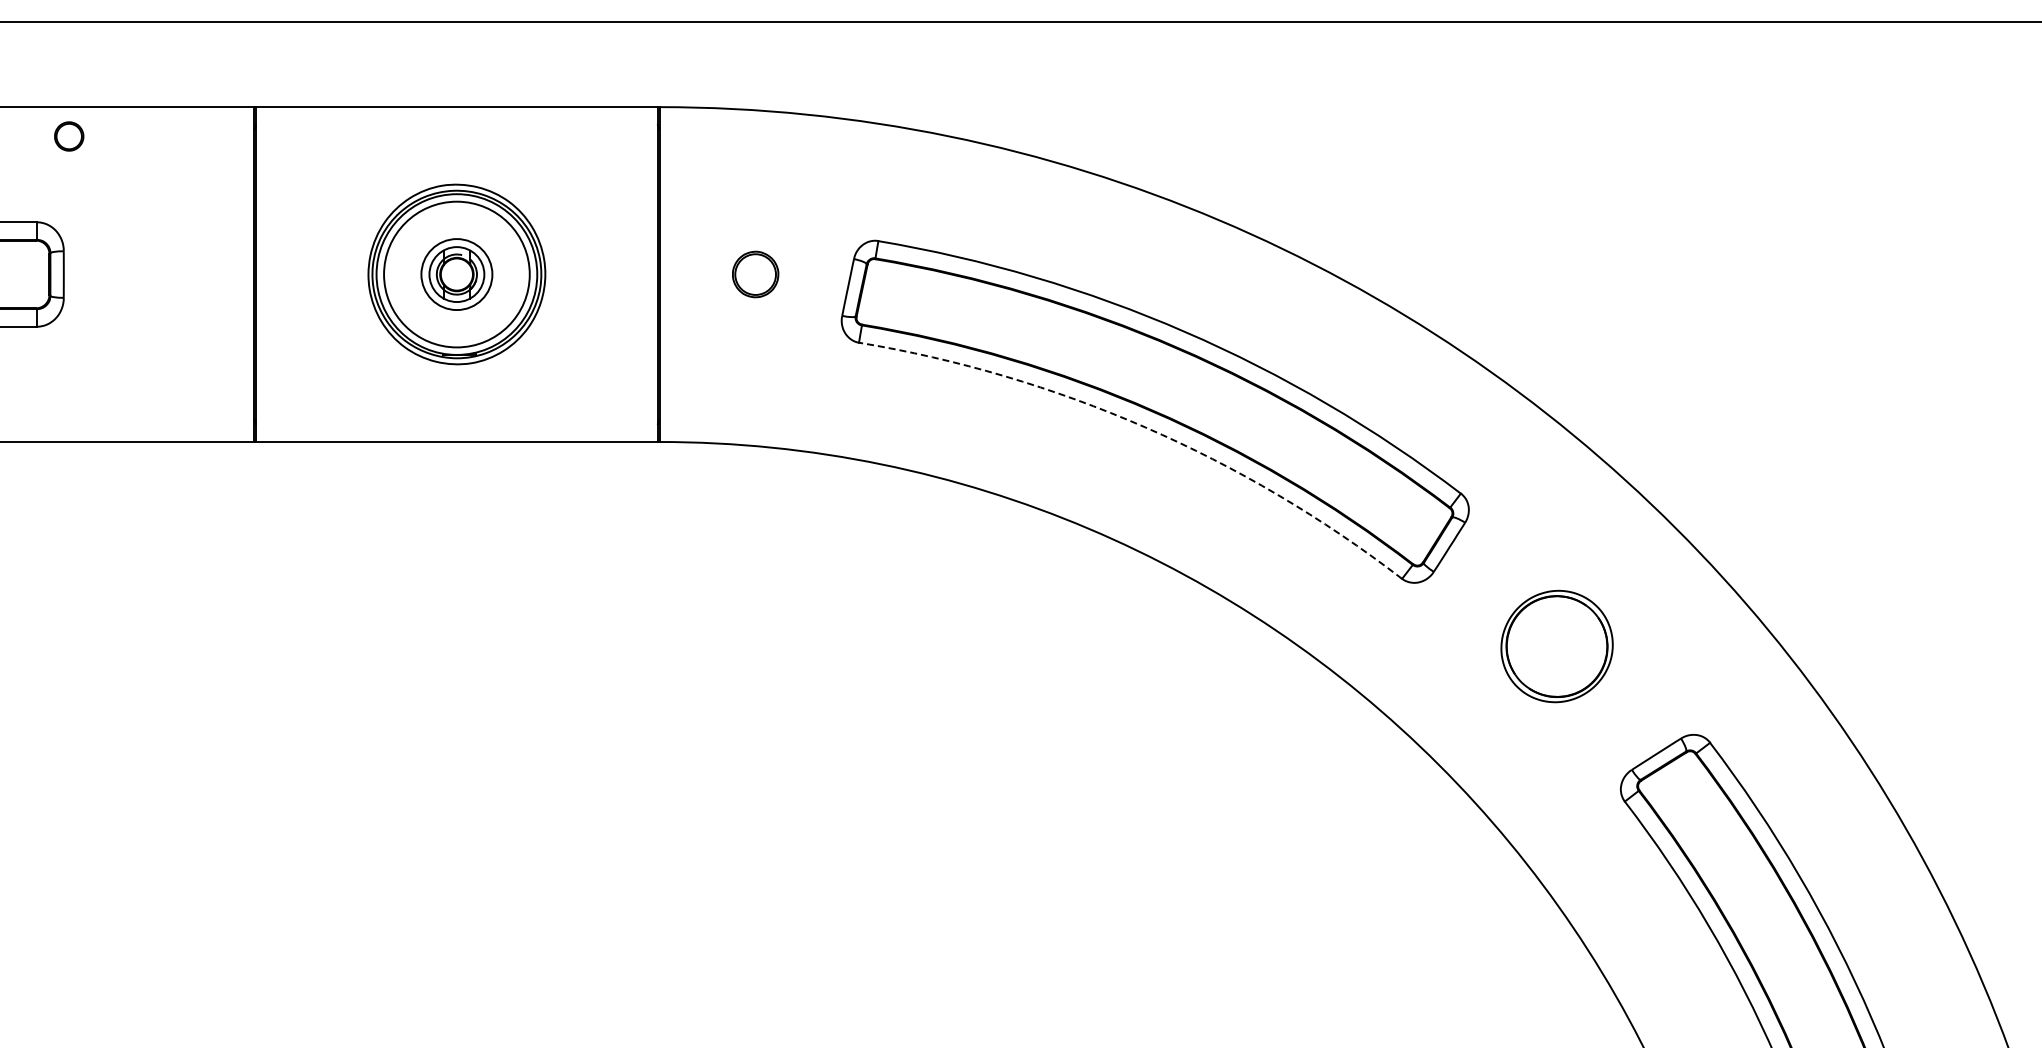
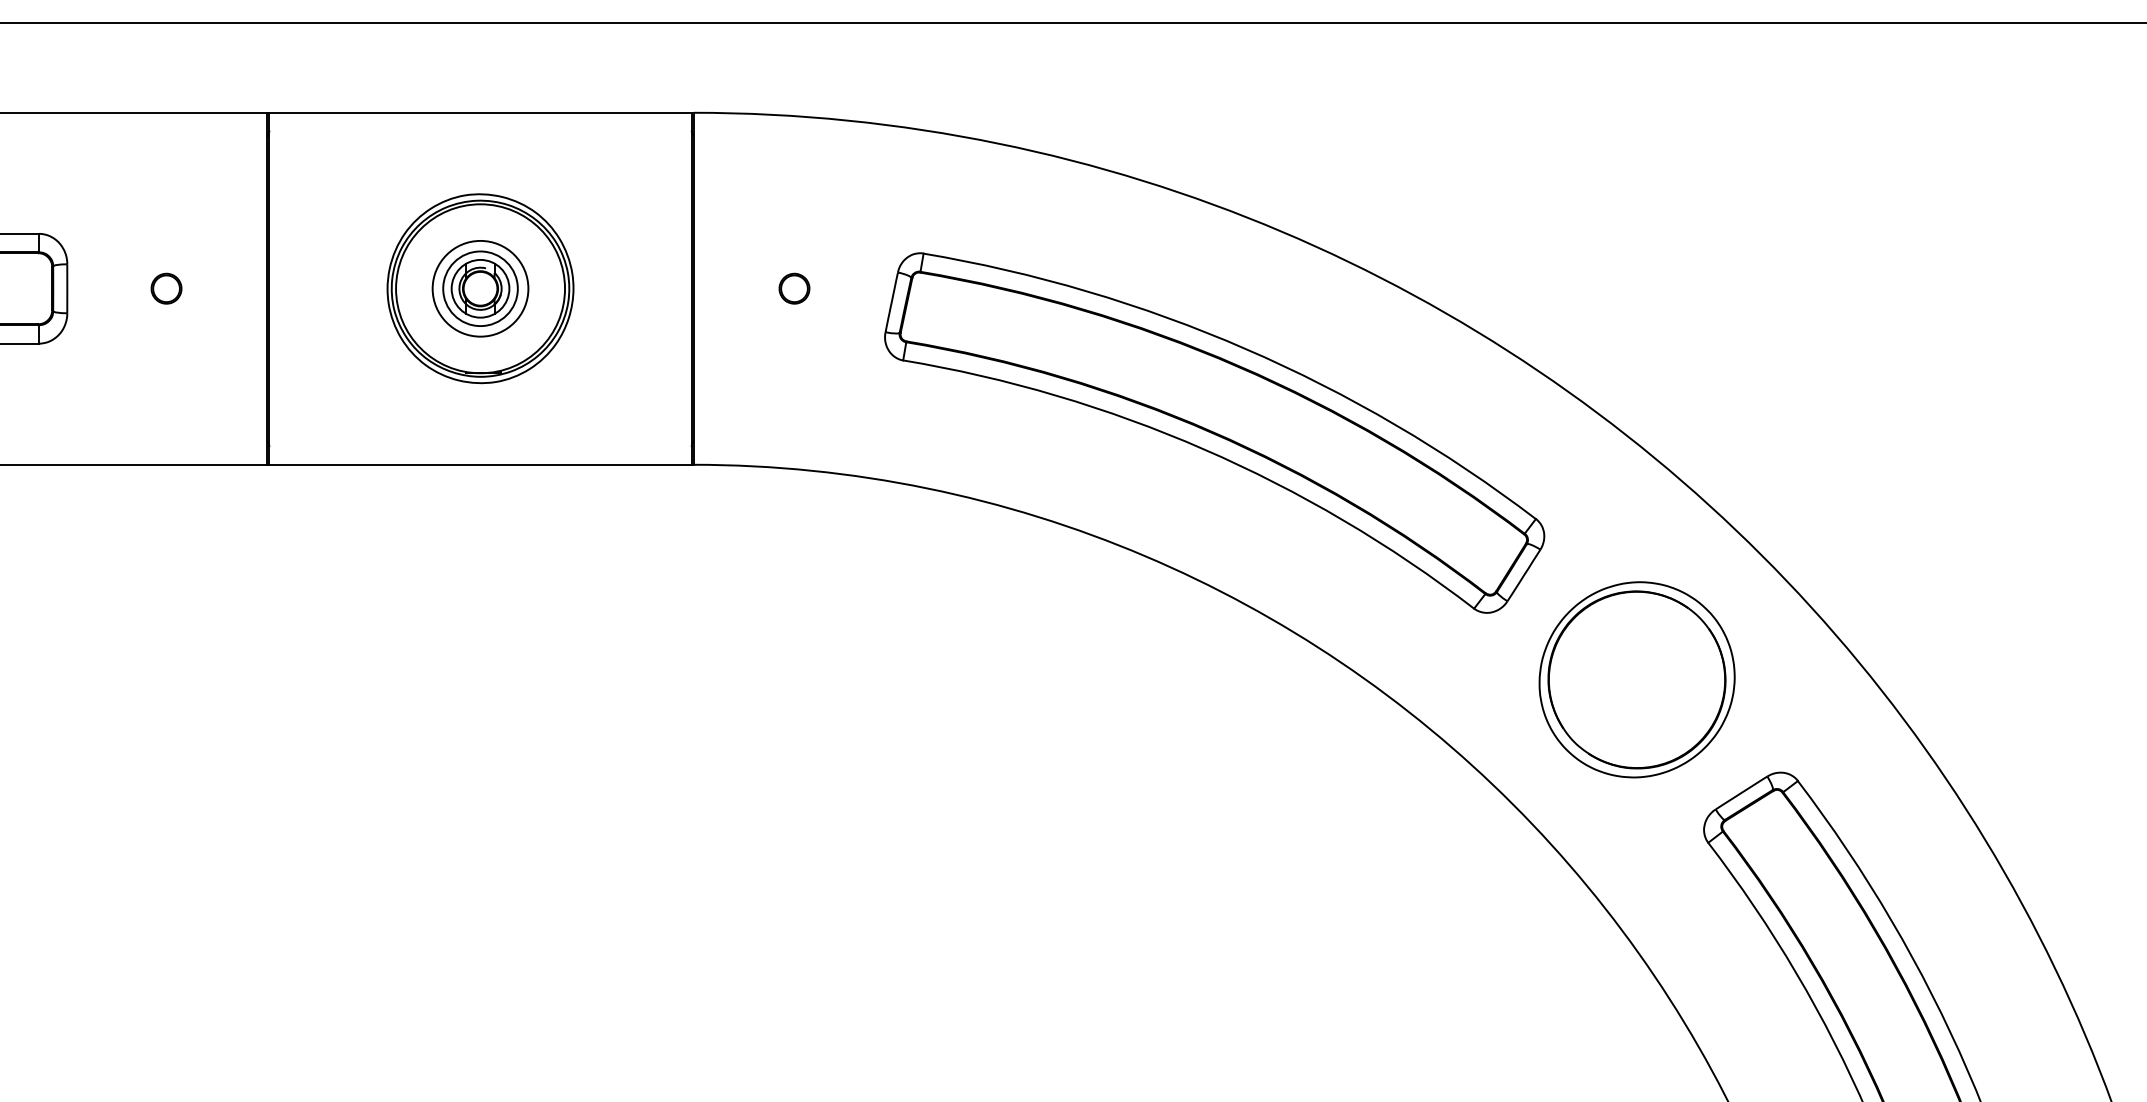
part: (69, 136) -> (166, 288), moved
circle: (456, 274) -> (480, 288), size x0.62
part: (755, 274) -> (794, 288), size x0.62
arc: (1145, 427) -> (1204, 449), dashed -> solid
part: (1556, 646) -> (1636, 679), size x1.67

